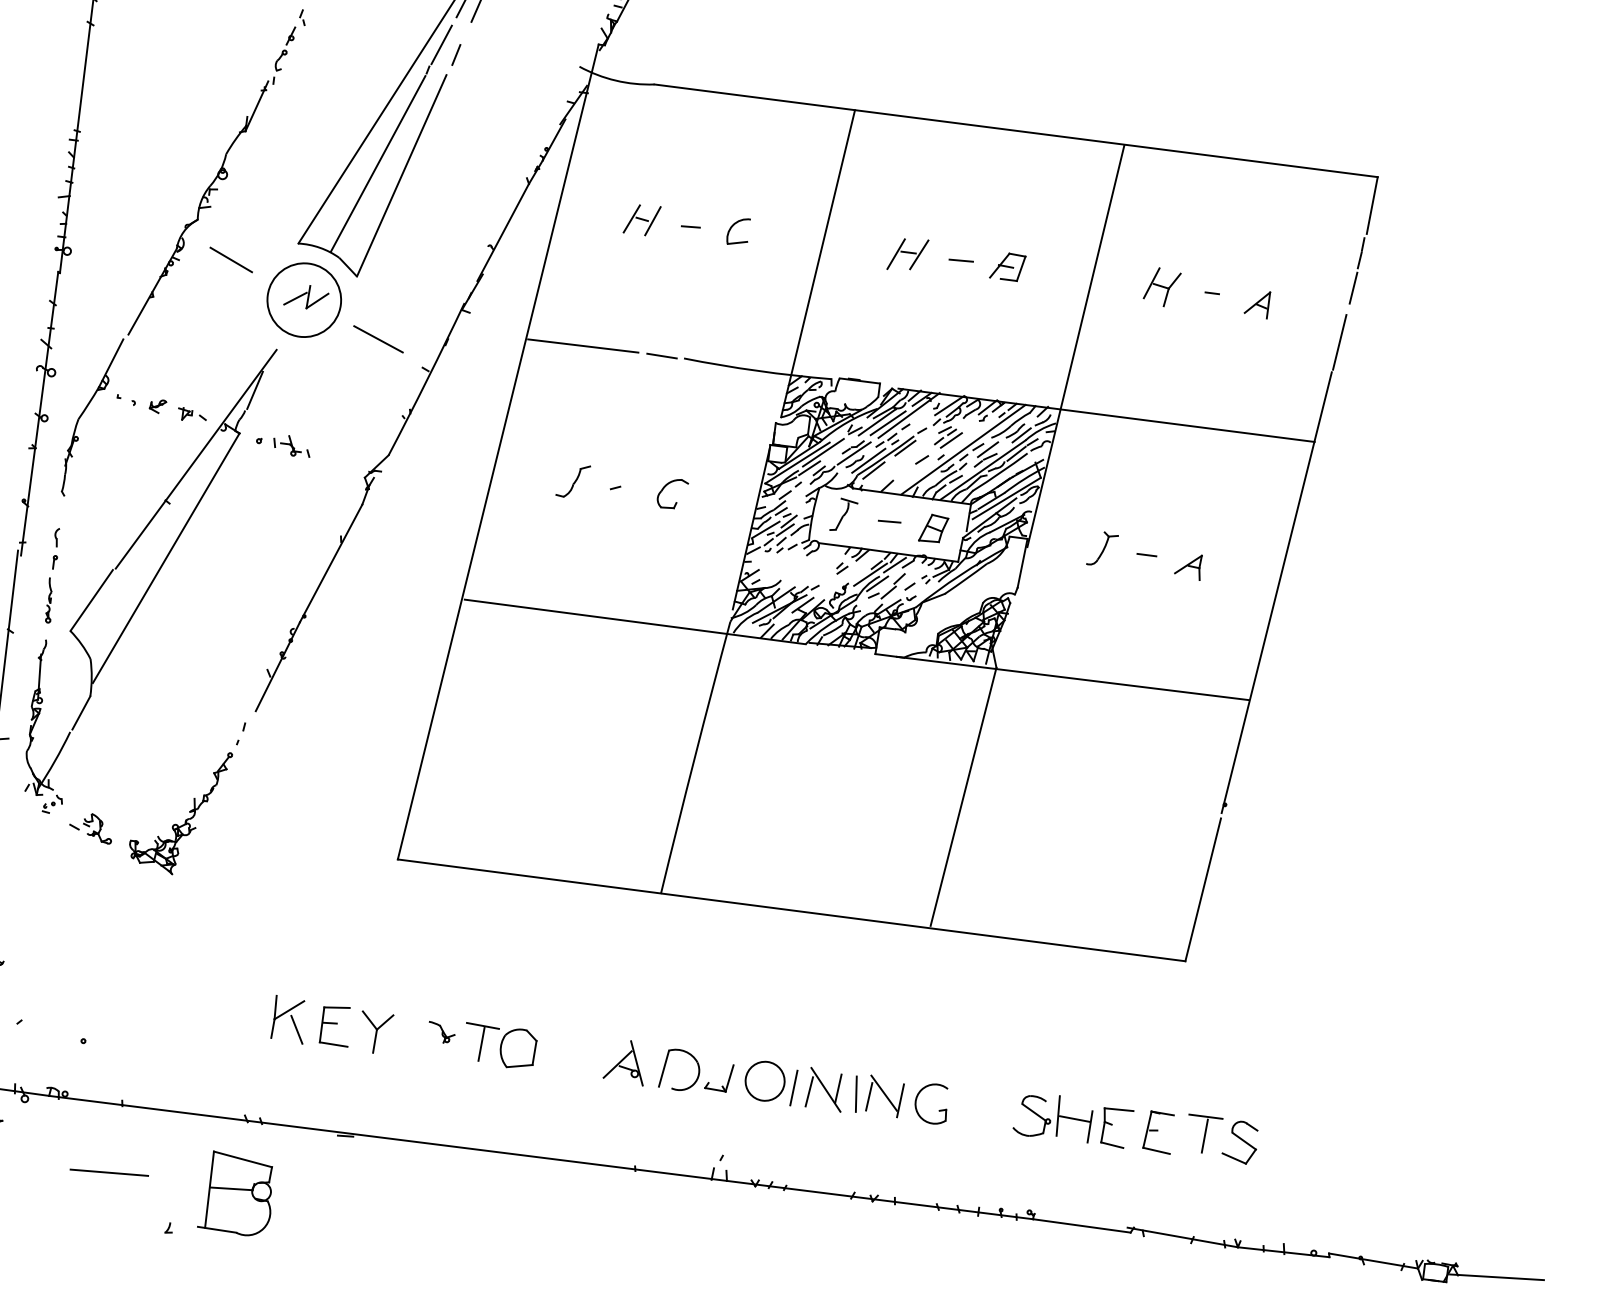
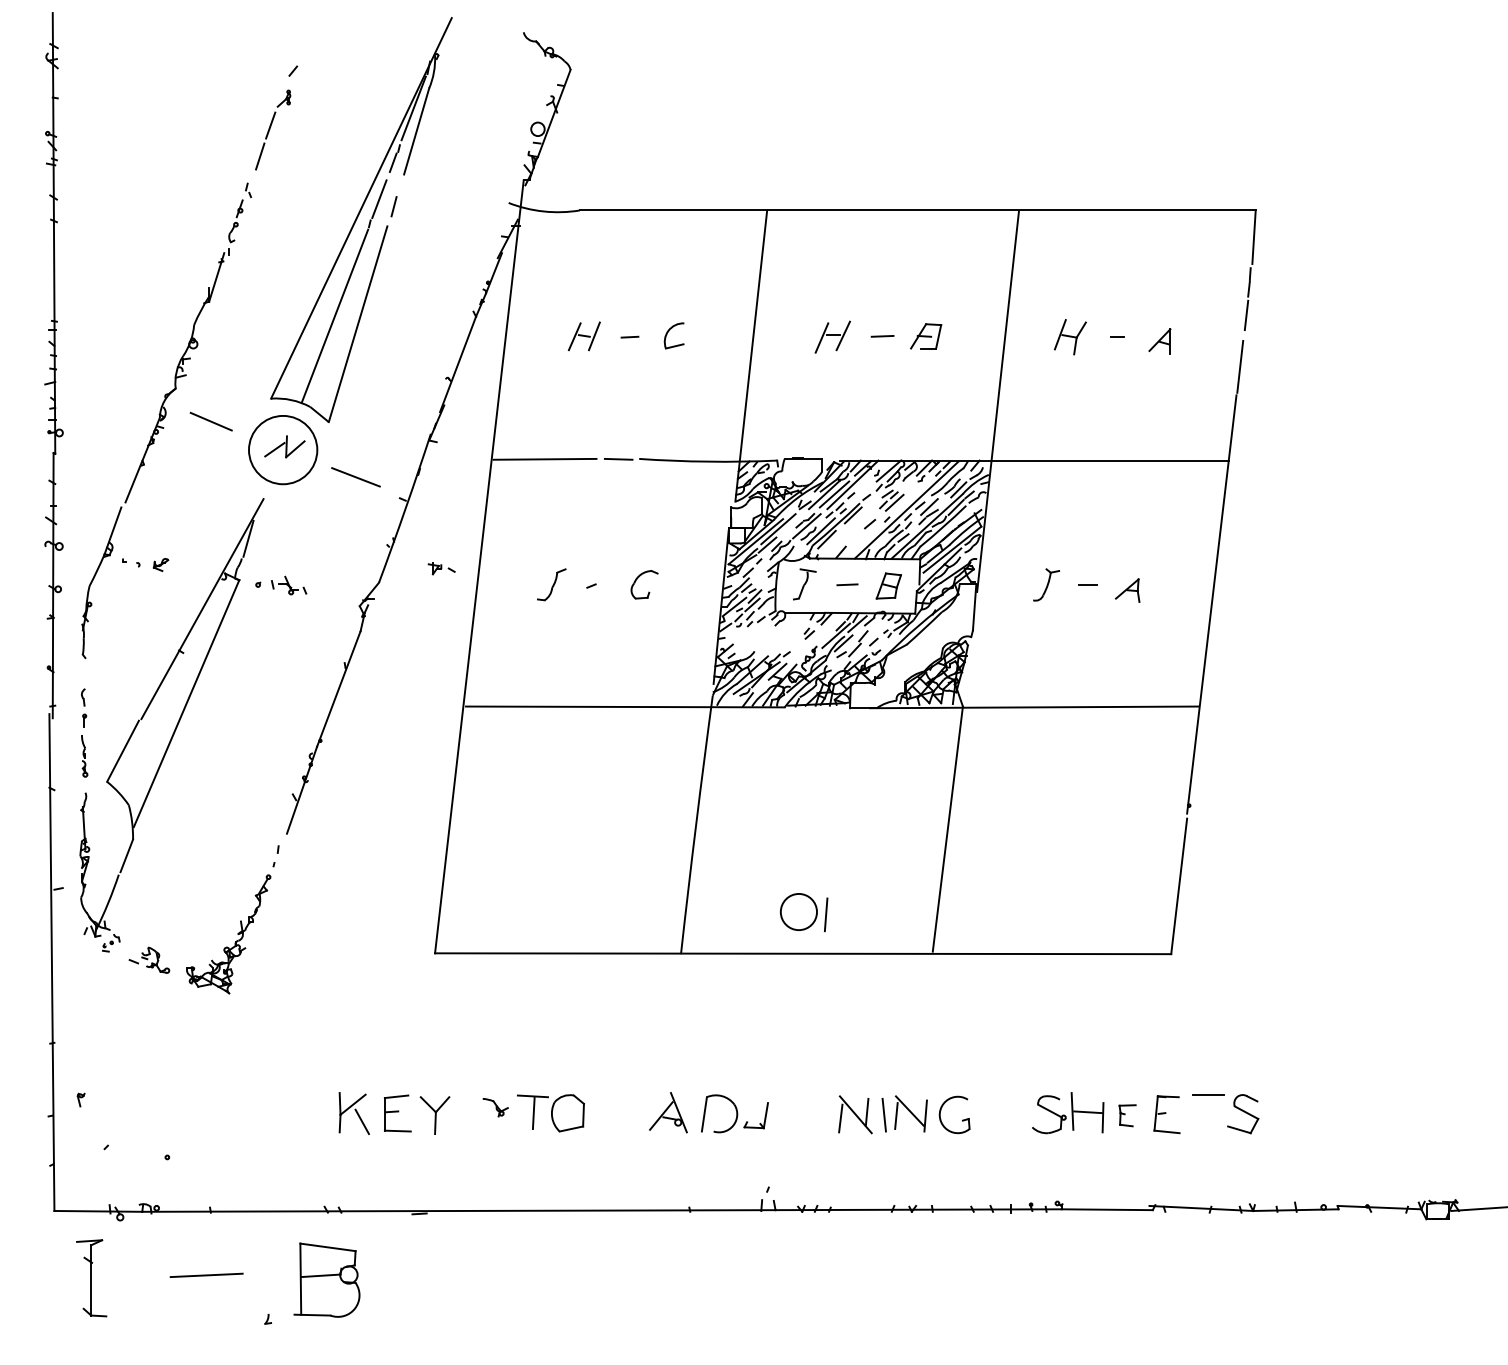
part: (192, 414) -> (441, 568), moved
part: (769, 1082) -> (803, 912), moved
part: (1116, 1127) -> (1127, 1115), size x0.6
line: (1204, 1135) -> (1209, 1112), removed

